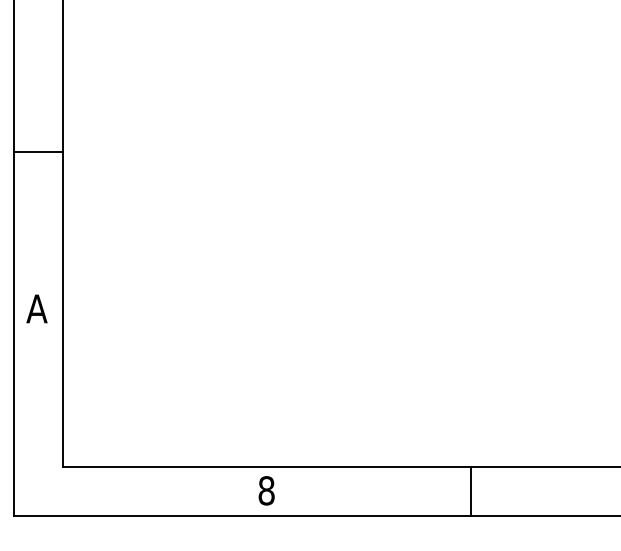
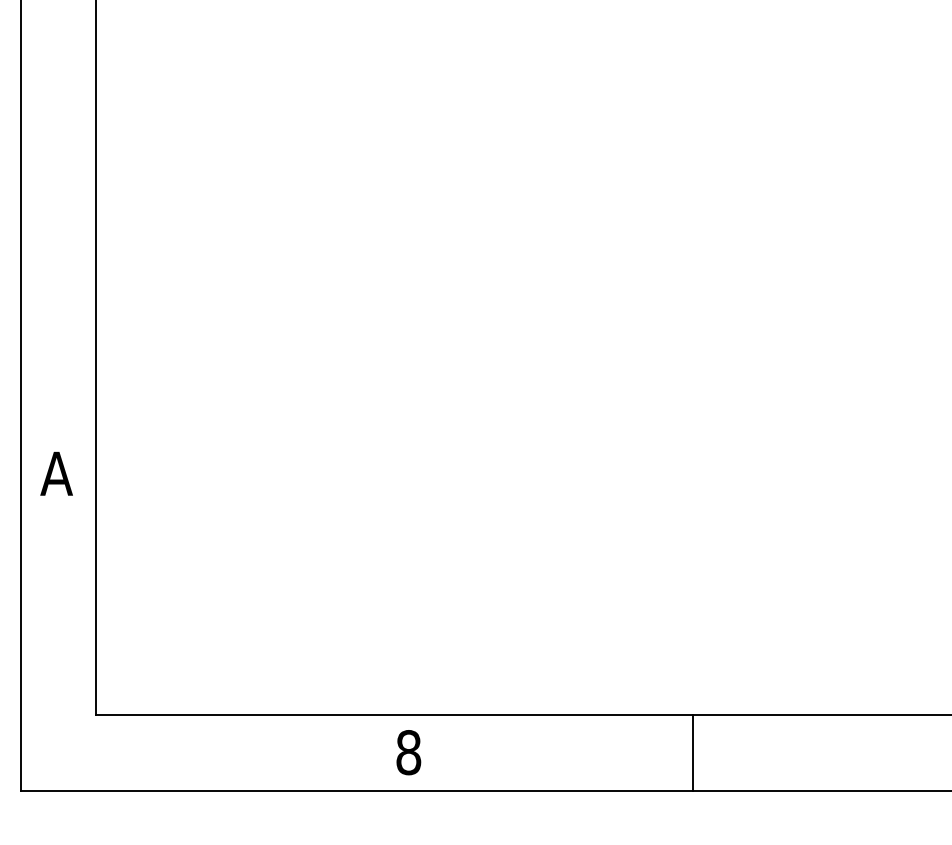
line: (37, 151) -> (57, 232), removed
line: (471, 490) -> (693, 752), moved

